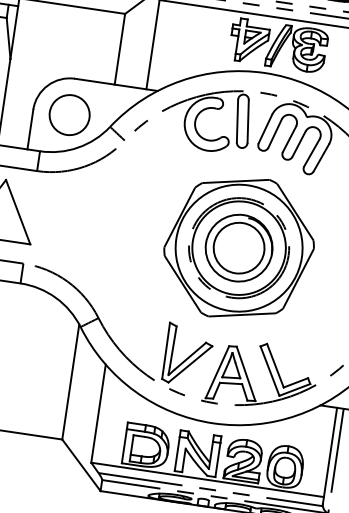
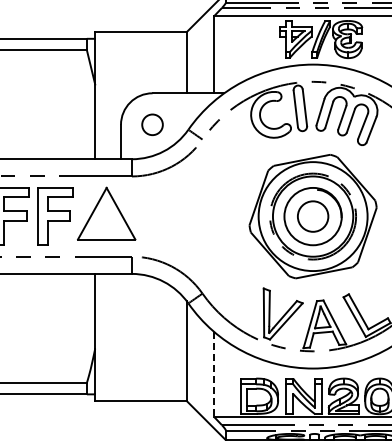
circle: (69, 114) -> (152, 124), size x0.6
circle: (238, 247) -> (312, 216), size x0.7
line: (98, 413) -> (214, 374), solid -> dashed

